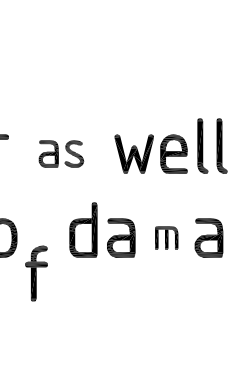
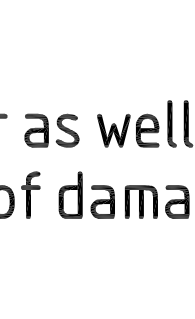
part: (60, 153) -> (51, 130), size x1.43
part: (166, 237) -> (141, 201), size x1.67
part: (36, 272) -> (30, 194), moved

